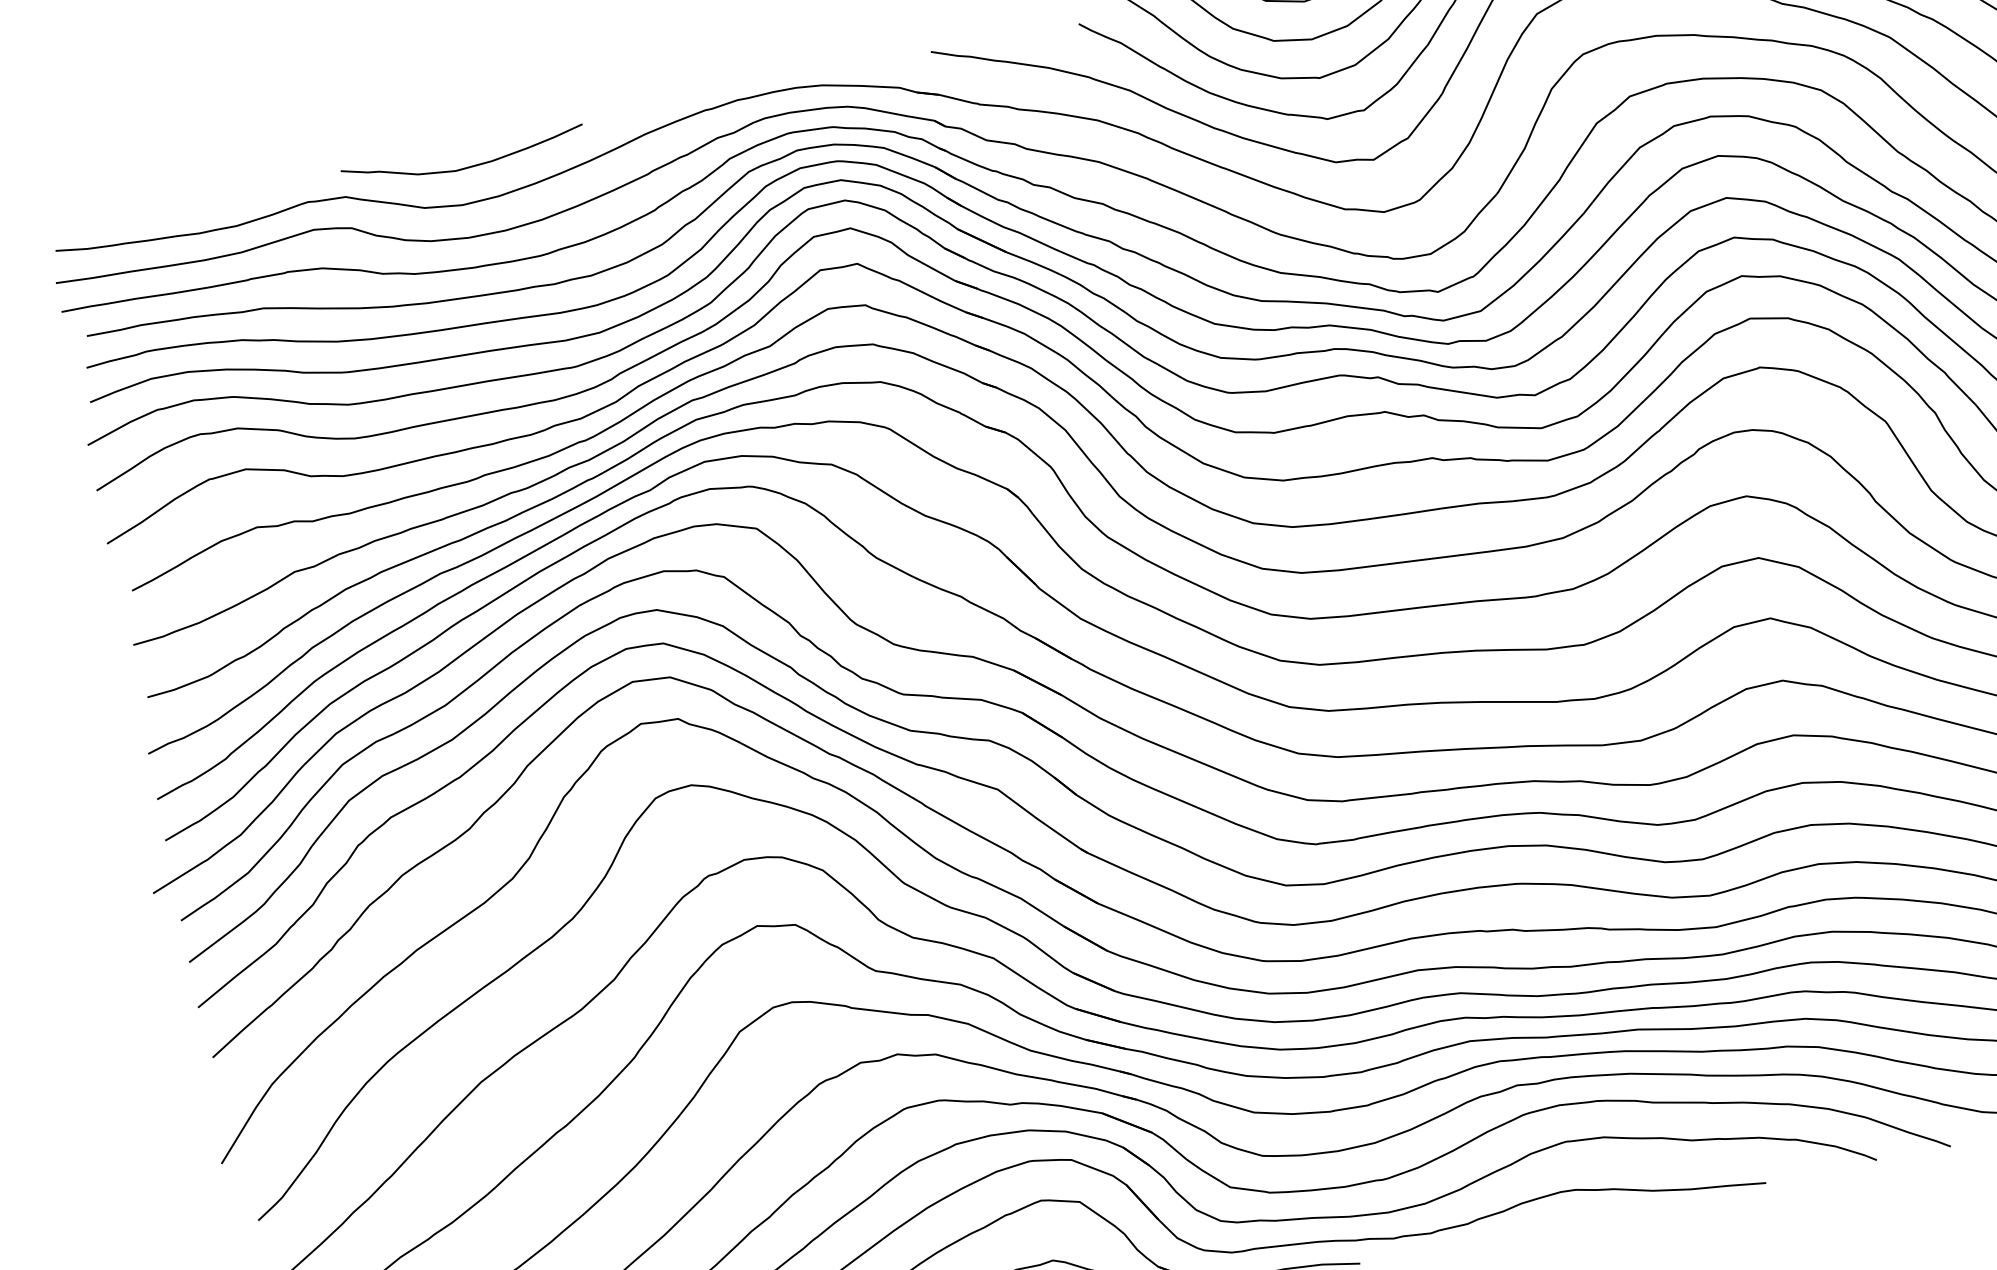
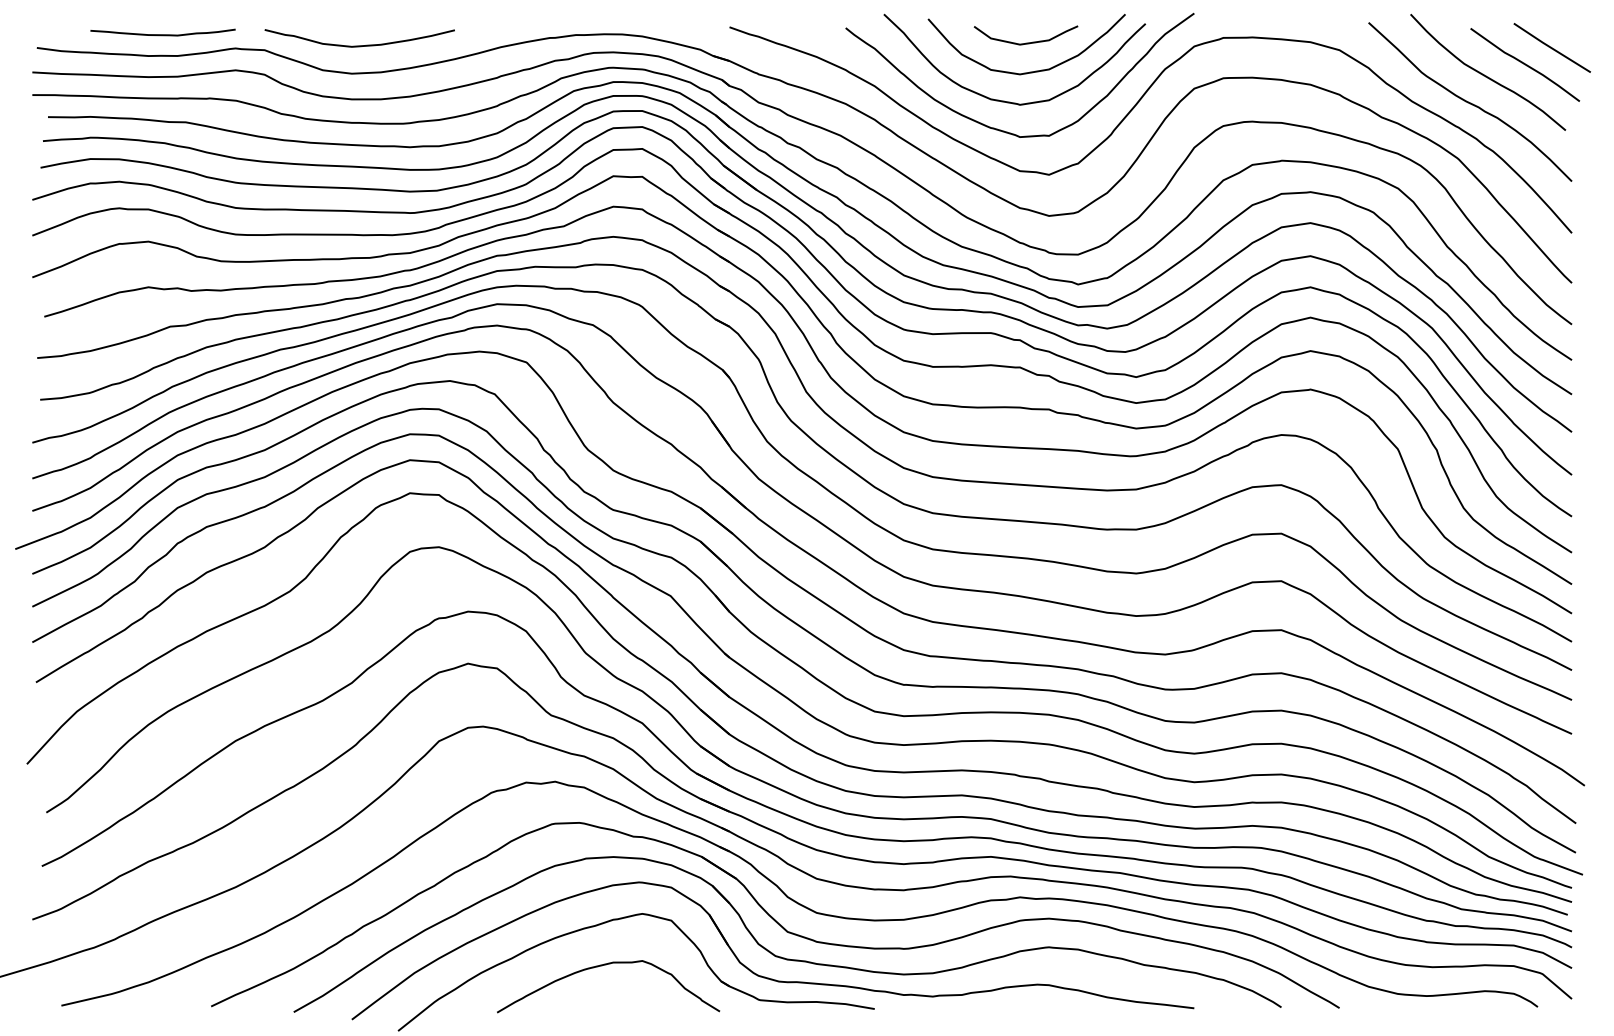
curve: (211, 202) -> (162, 34), added

